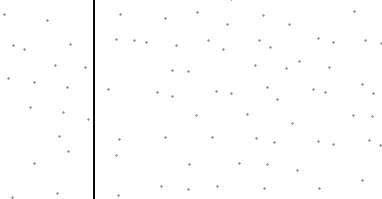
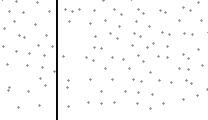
part: (131, 40) -> (74, 33), removed
part: (223, 91) -> (117, 57), size x1.6
part: (320, 91) -> (163, 57), size x1.6
part: (325, 142) -> (165, 81), size x1.6

